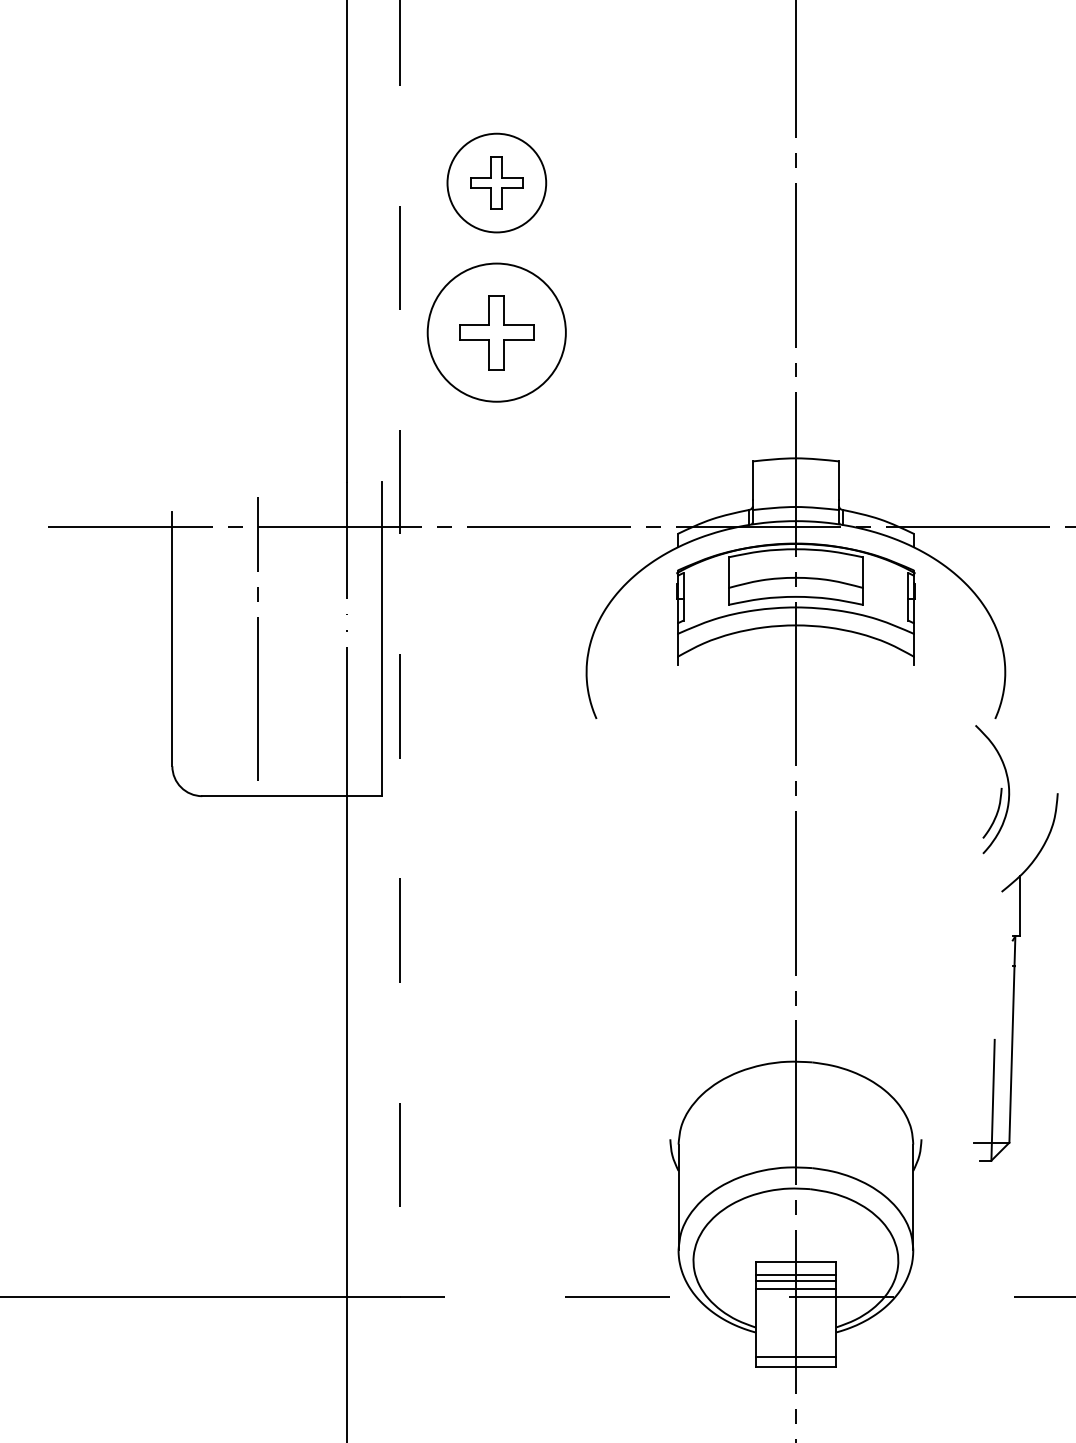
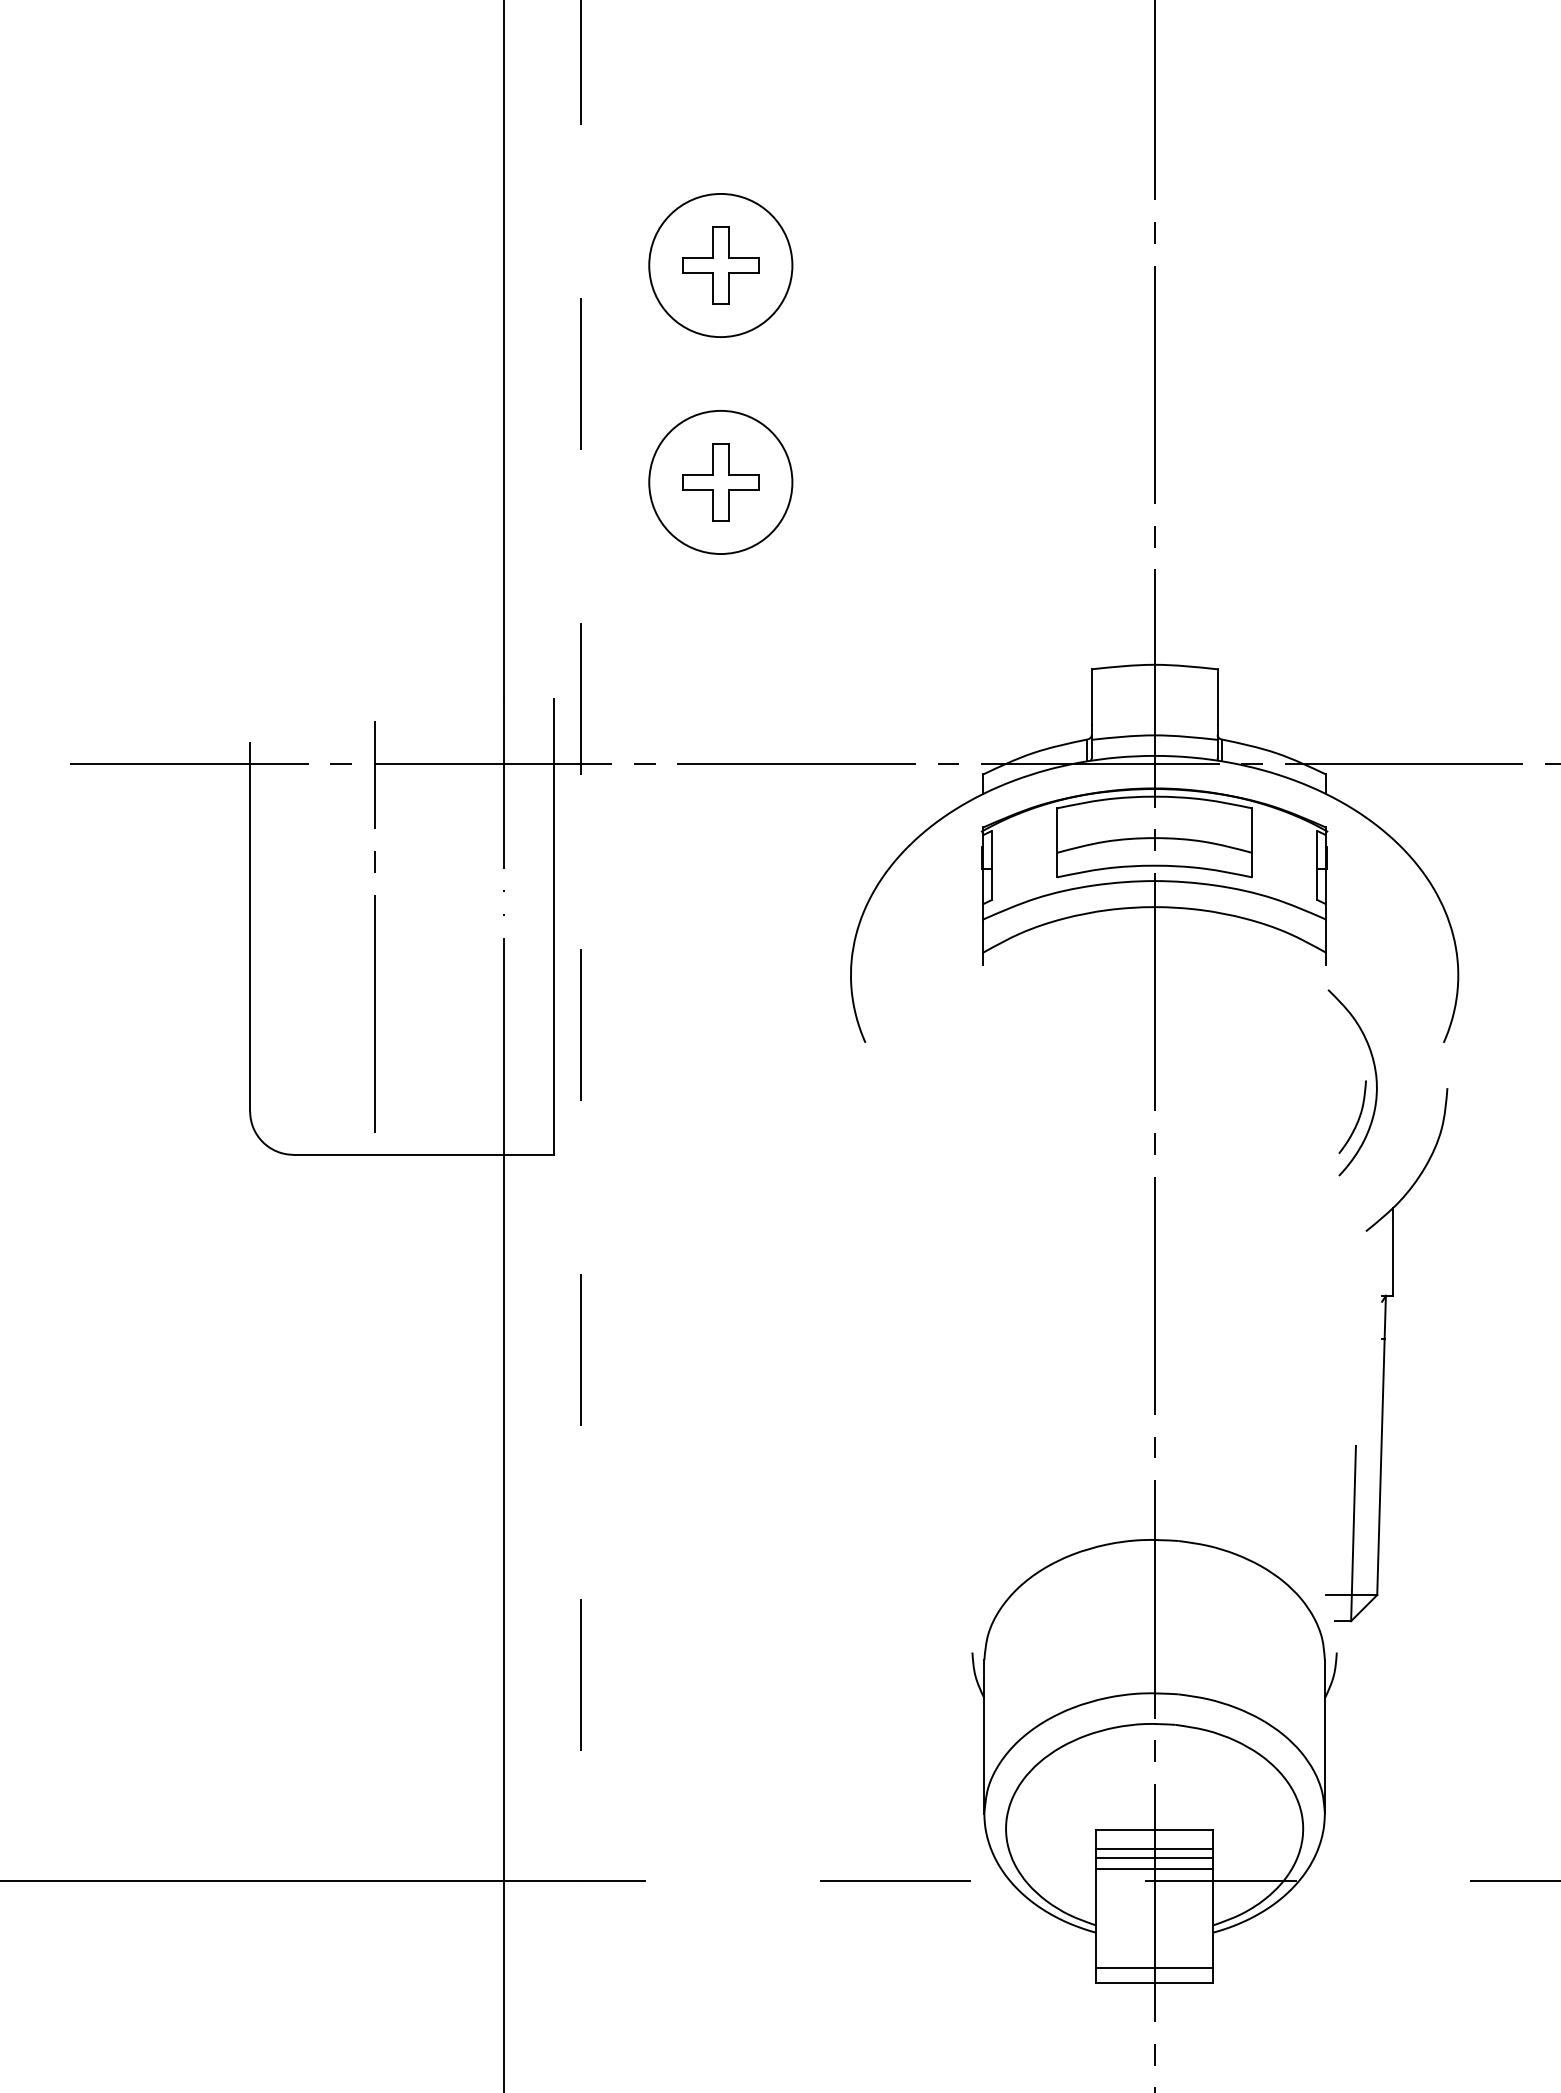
part: (496, 332) -> (720, 482), size x0.71
part: (1015, 943) -> (1386, 1306), moved

